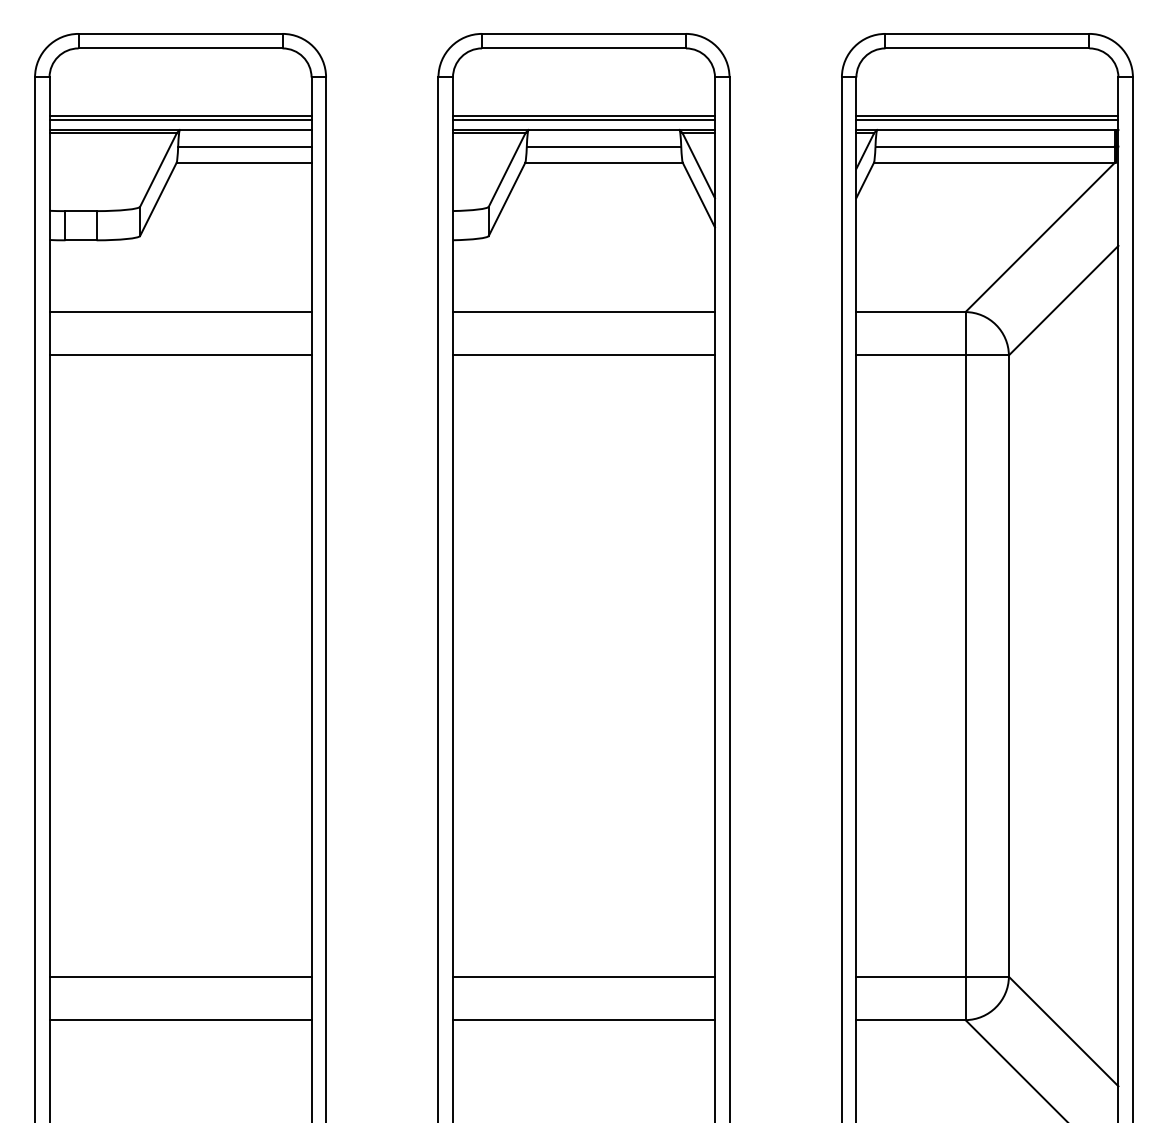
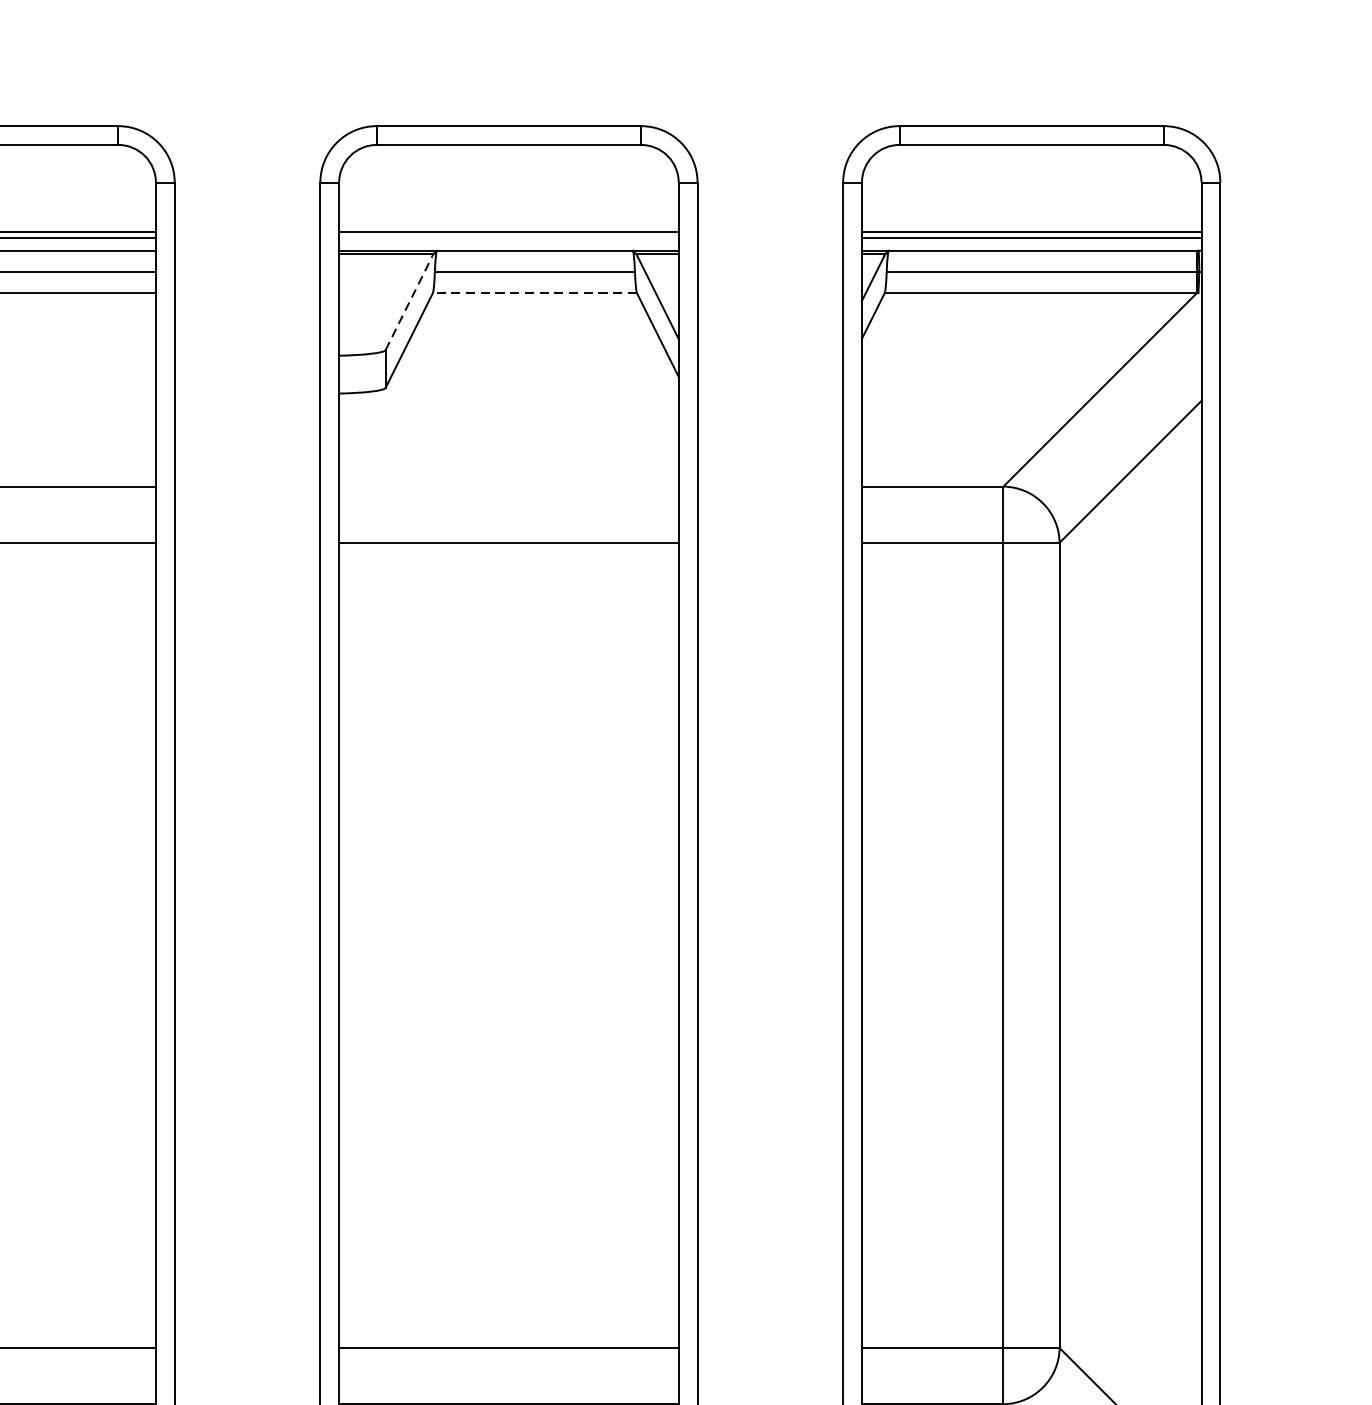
line: (583, 120) -> (508, 238), removed
line: (604, 162) -> (535, 292), solid -> dashed
line: (507, 170) -> (409, 303), solid -> dashed
line: (583, 312) -> (508, 487), removed

